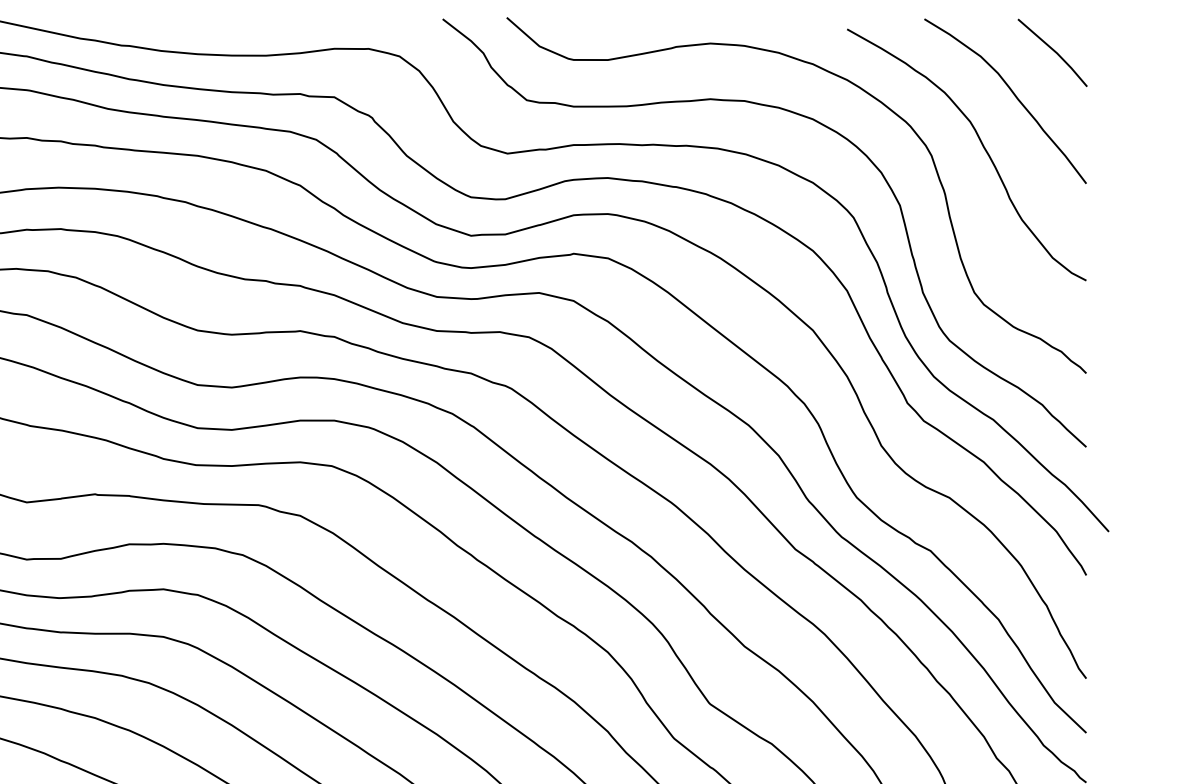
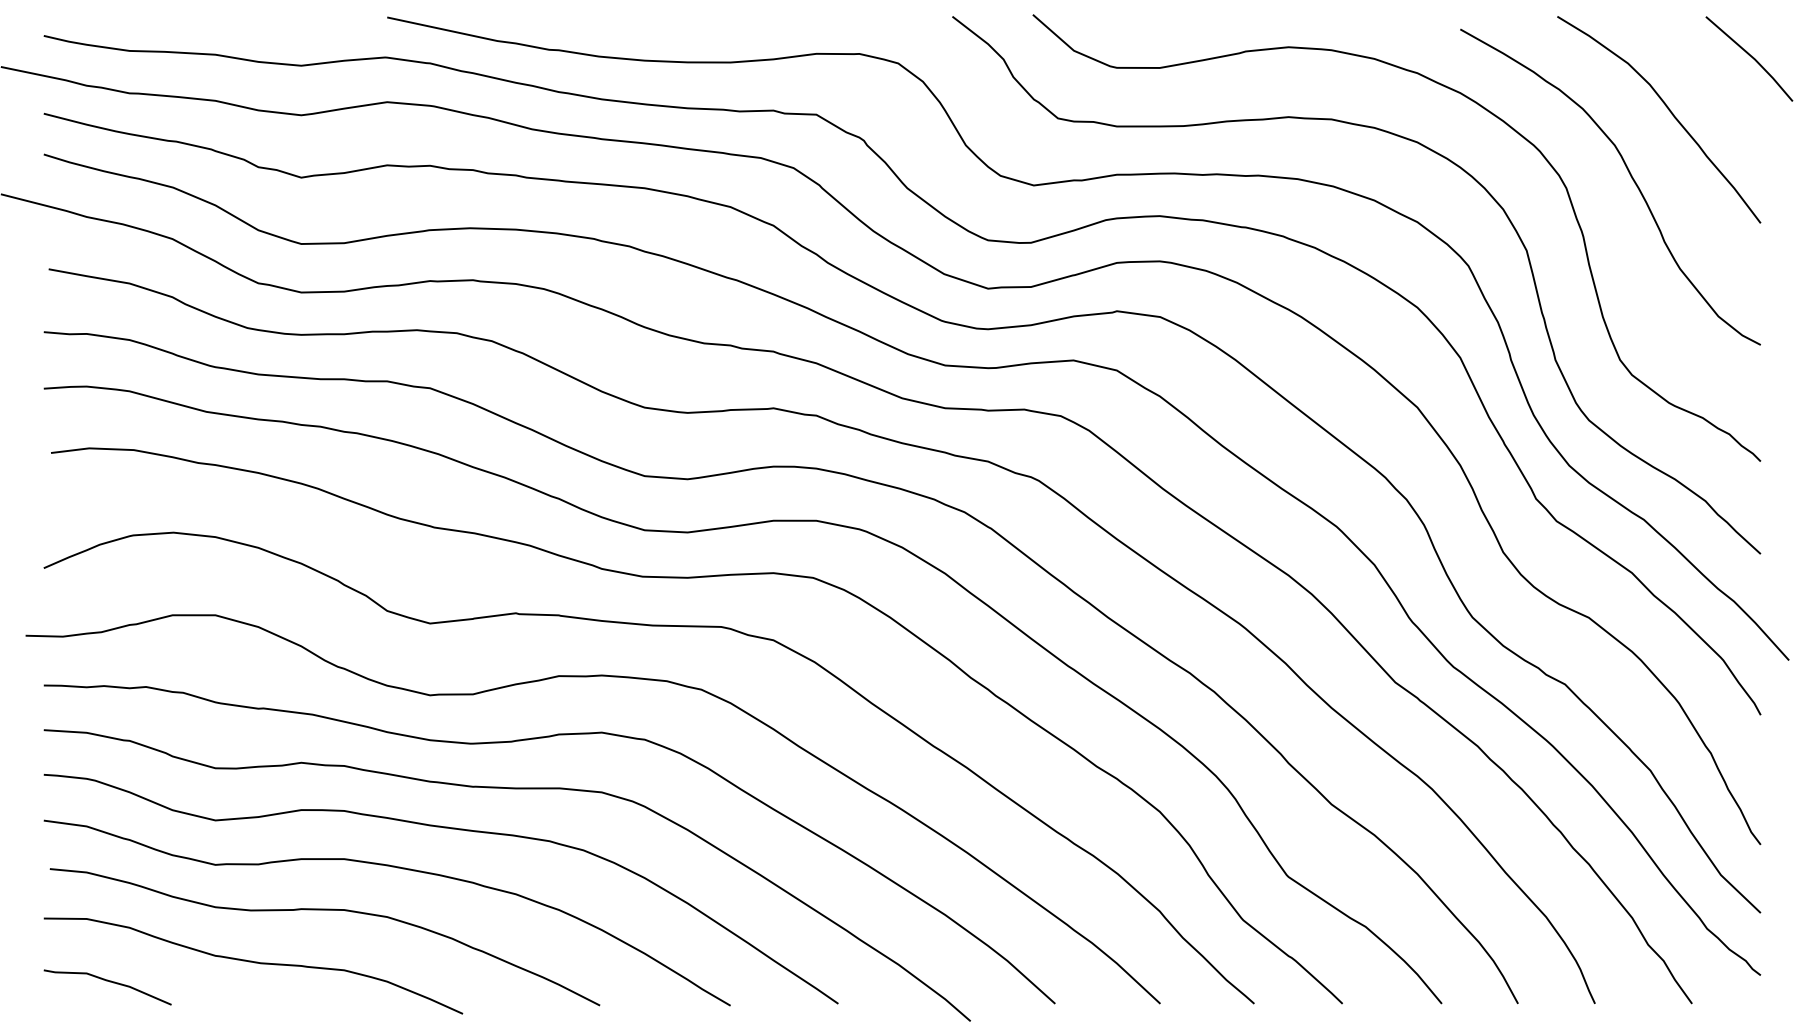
line: (1053, 50) -> (1750, 56), moved

